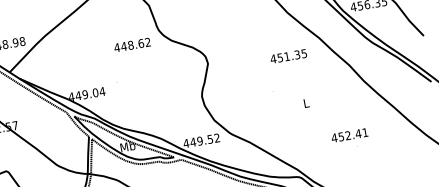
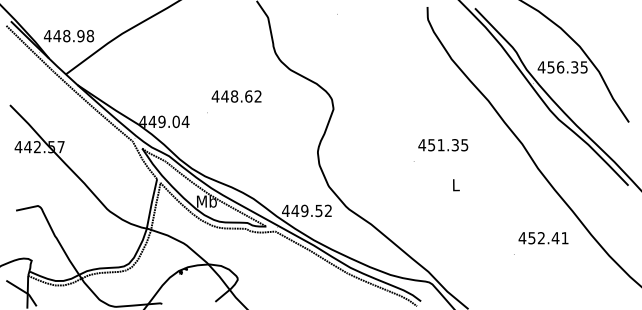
text: (132, 45) -> (236, 96), moved
text: (288, 56) -> (443, 145), moved
text: (349, 135) -> (543, 238), moved

